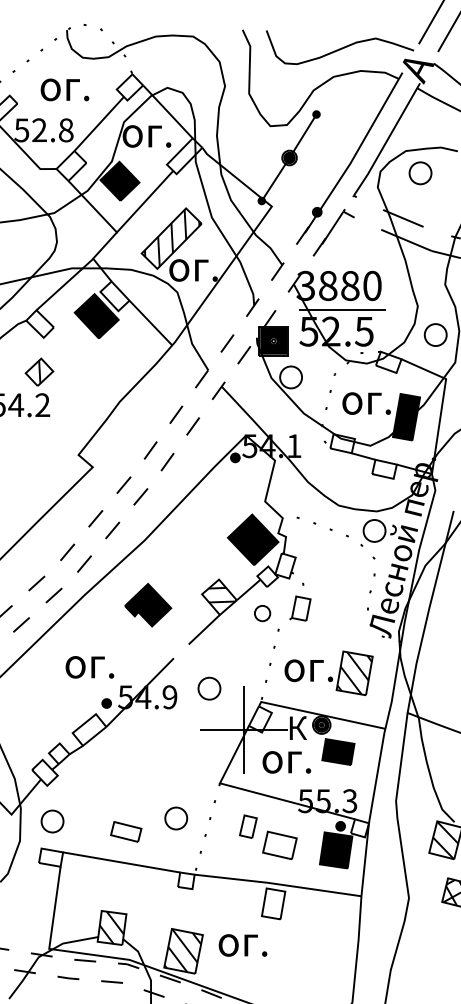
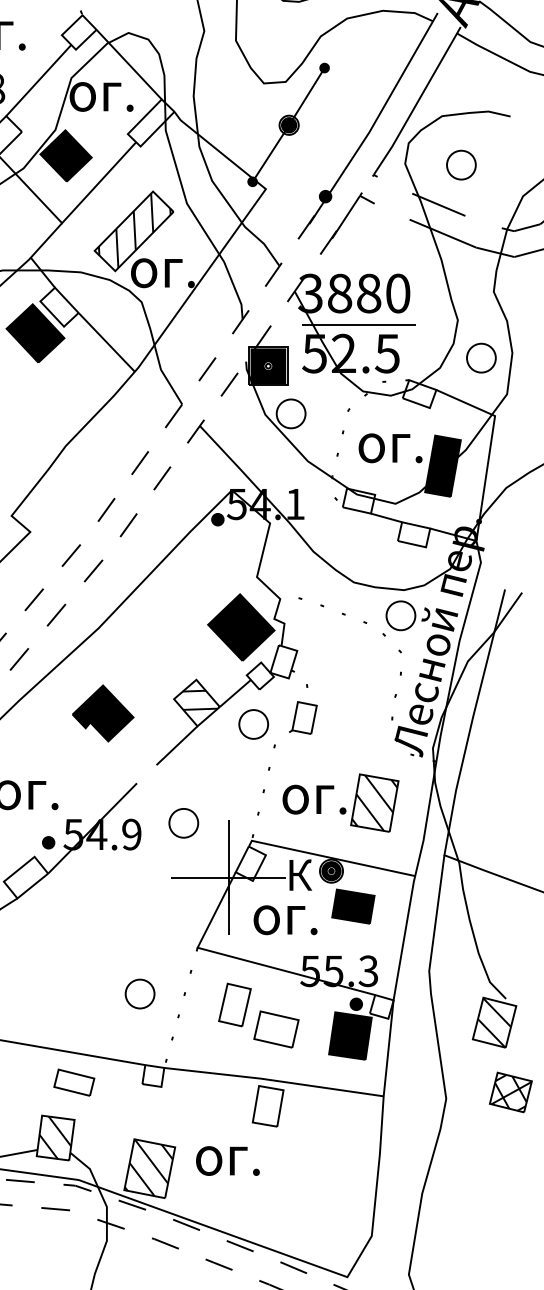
part: (420, 173) -> (461, 165), moved
part: (262, 613) -> (253, 724), size x1.43
part: (248, 826) -> (235, 1004), size x1.43
part: (126, 831) -> (74, 1082), moved

